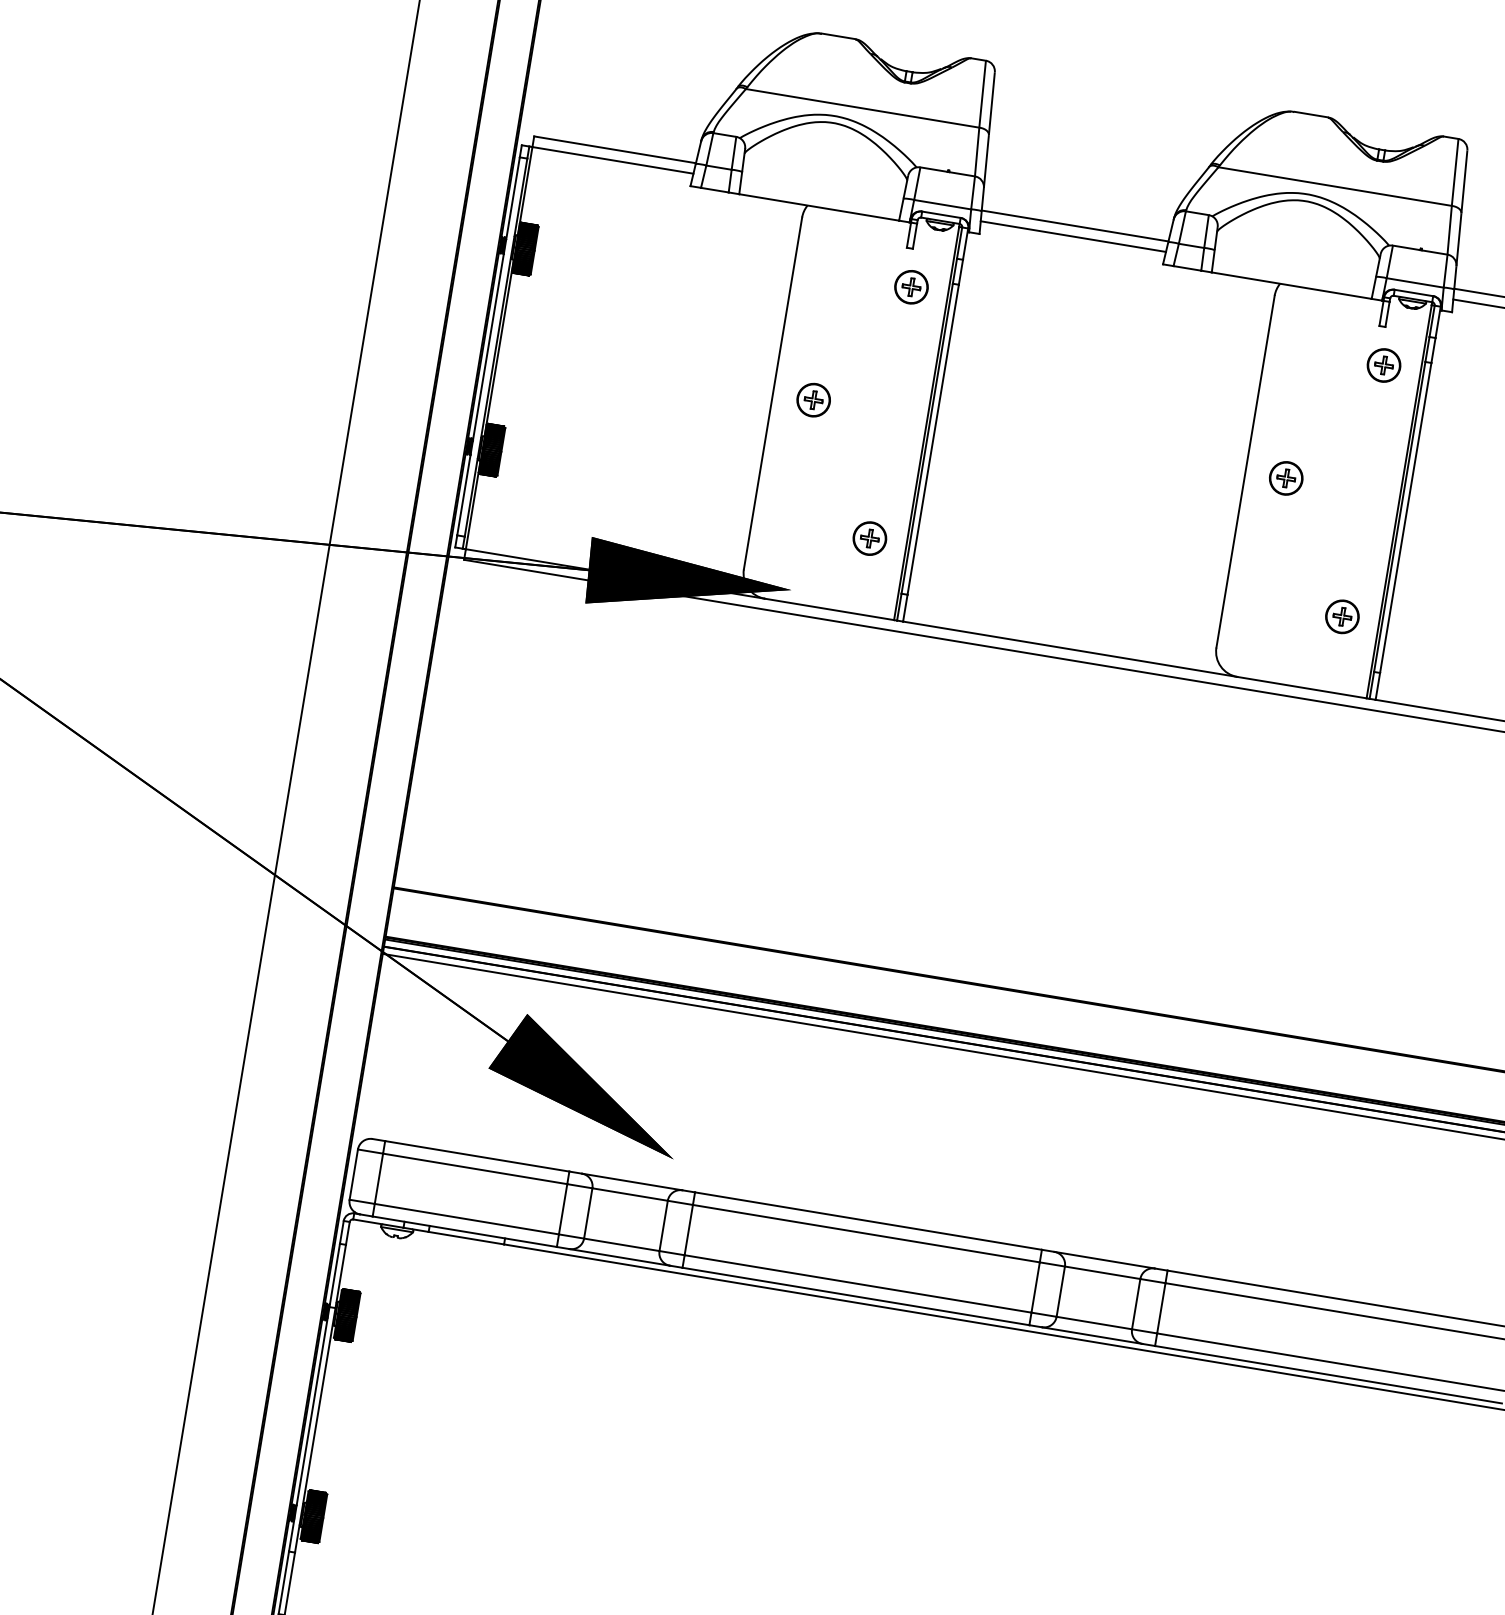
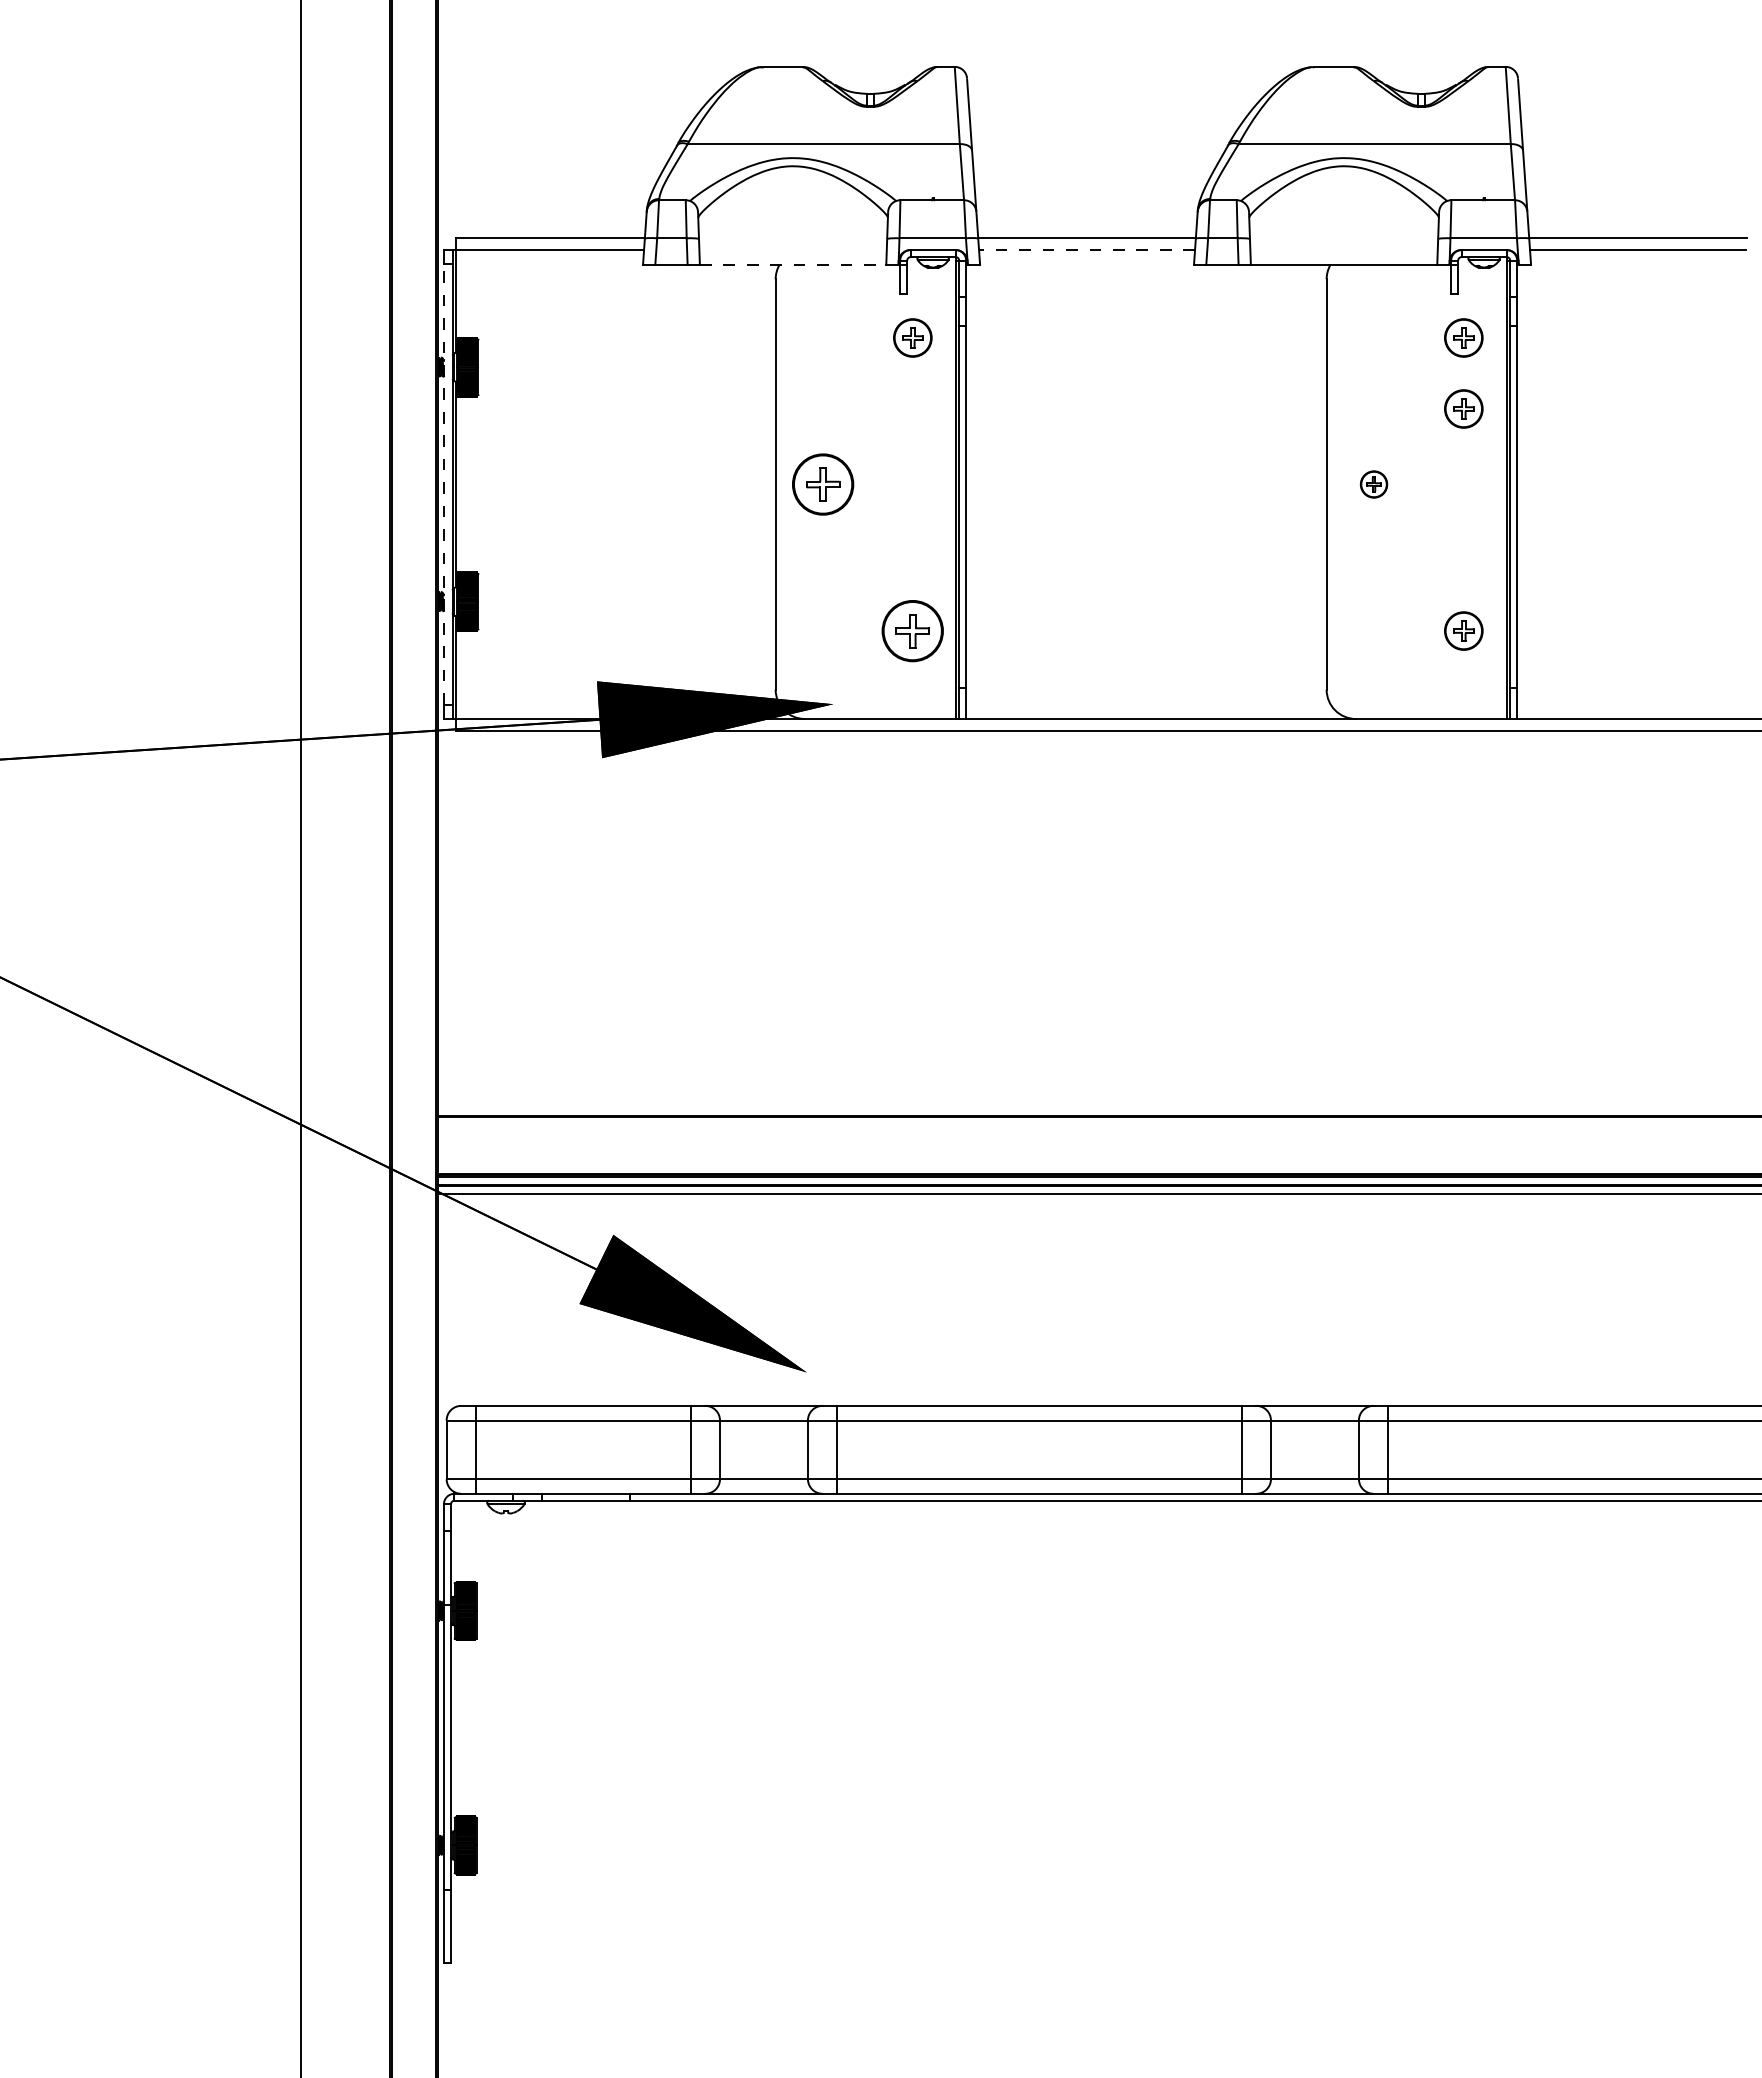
line: (819, 207) -> (793, 264), solid -> dashed
line: (1073, 237) -> (1087, 250), solid -> dashed
line: (488, 346) -> (443, 484), solid -> dashed
part: (813, 400) -> (822, 484), size x1.6
part: (1373, 425) -> (1463, 408), added
part: (1285, 478) -> (1373, 484), size x0.7
part: (869, 538) -> (912, 630), size x1.6

